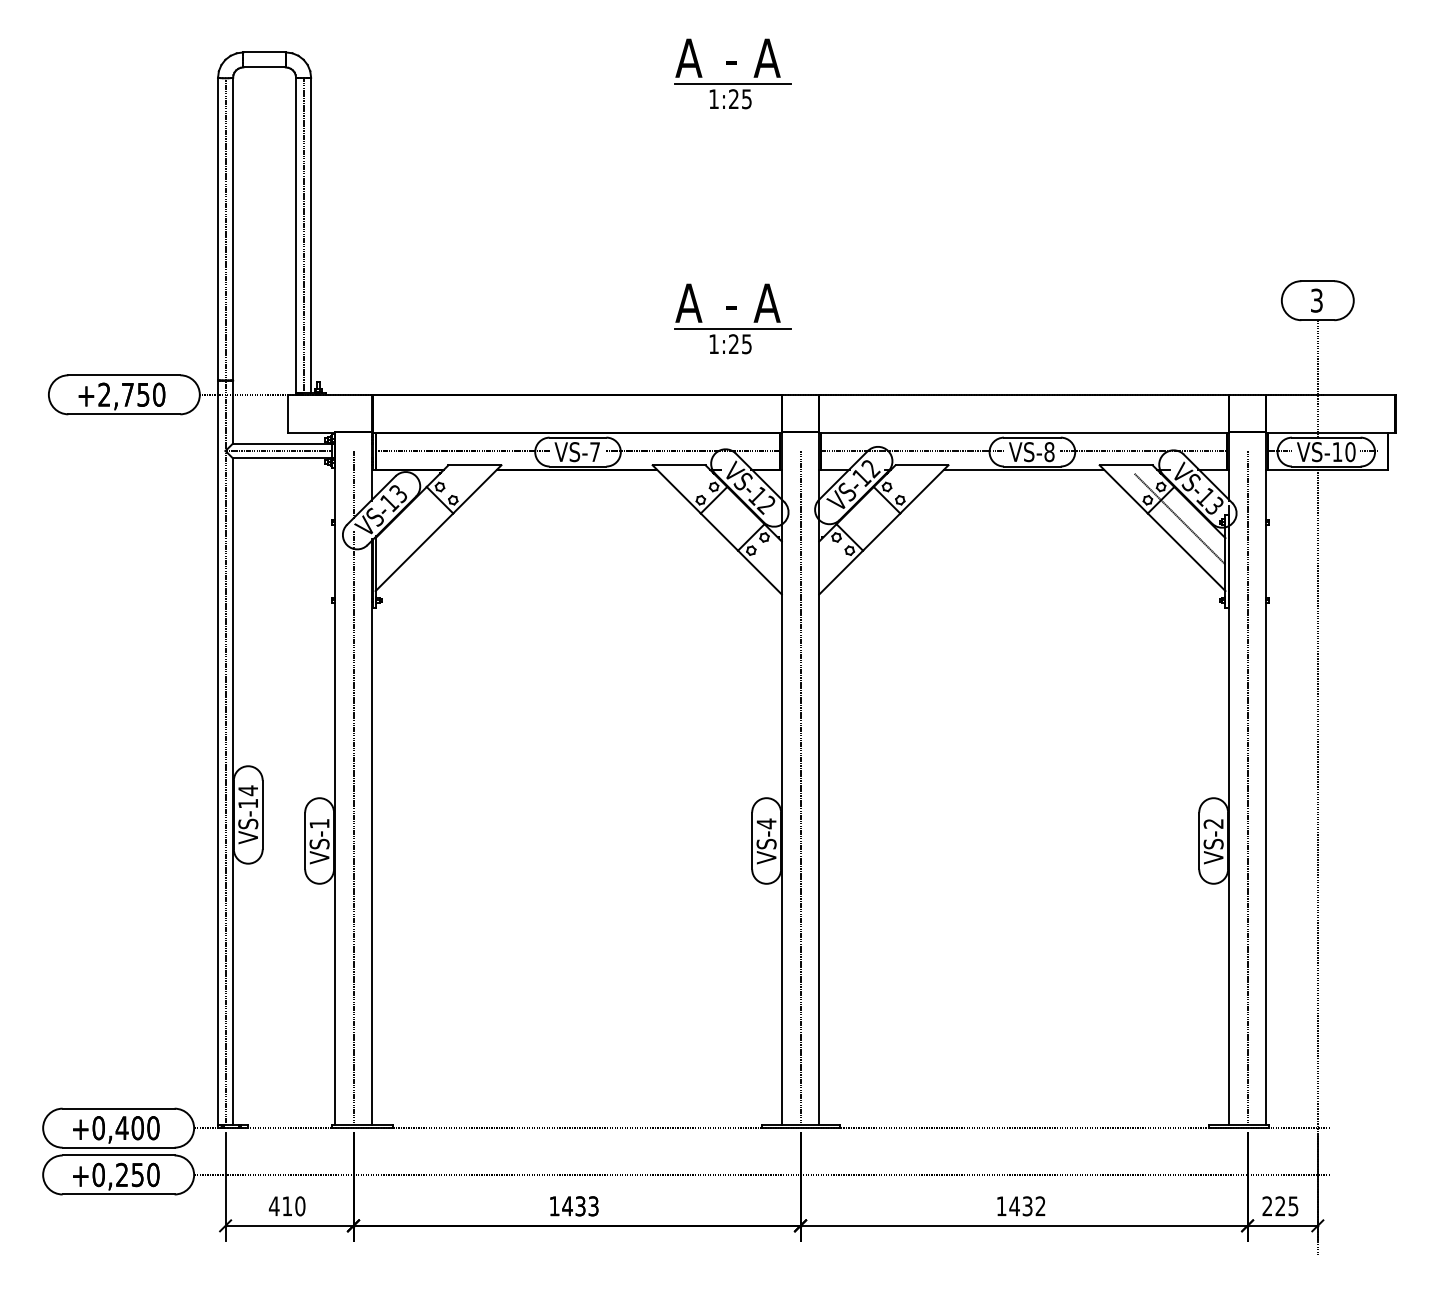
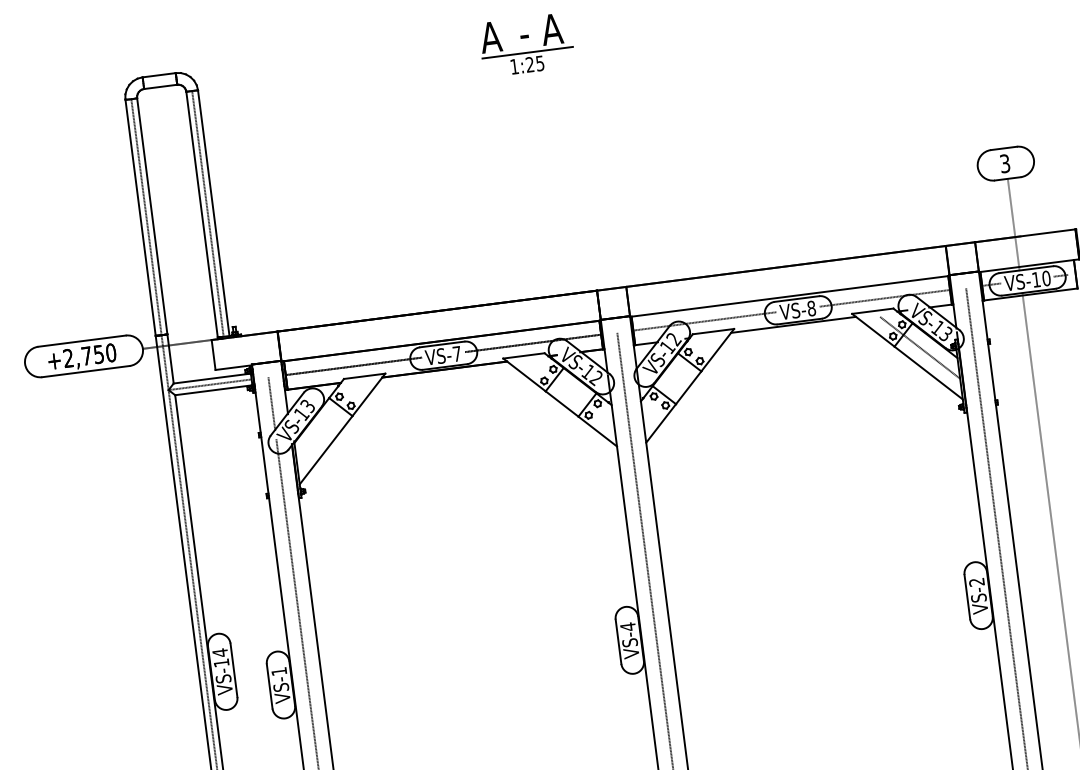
part: (732, 309) -> (550, 229), removed

